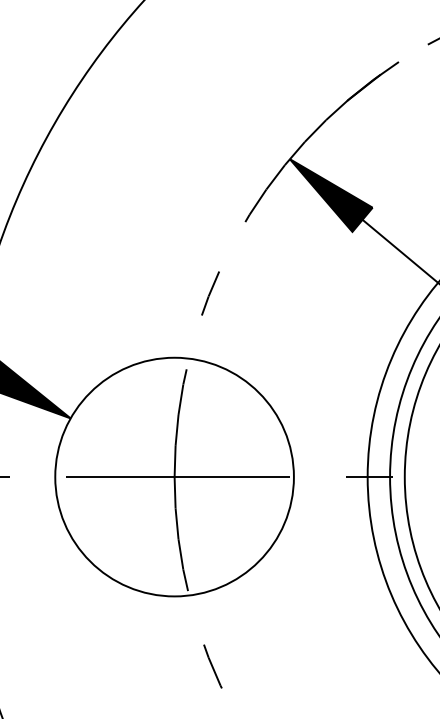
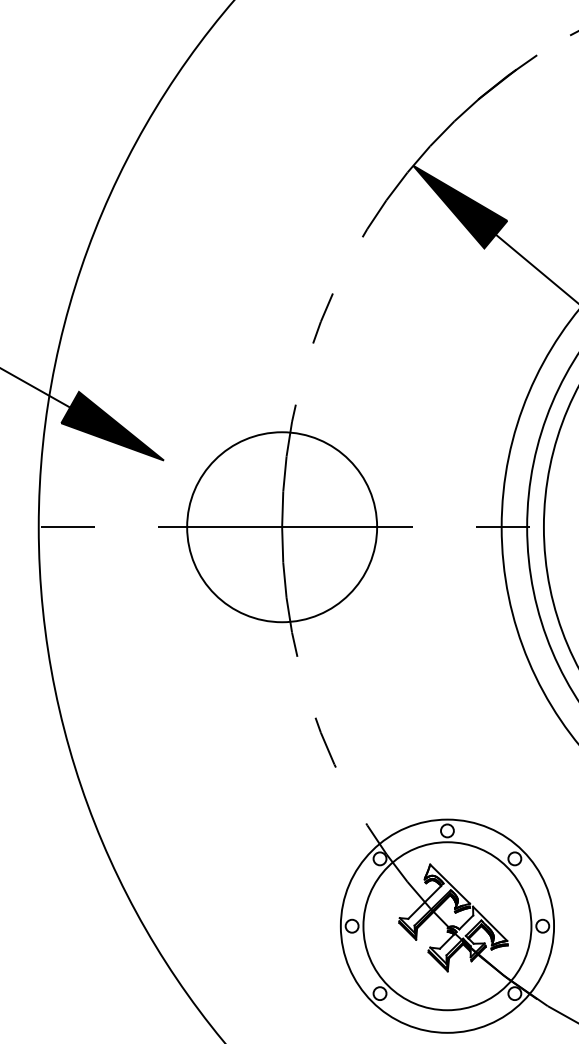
circle: (174, 476) -> (281, 526), size x0.7

